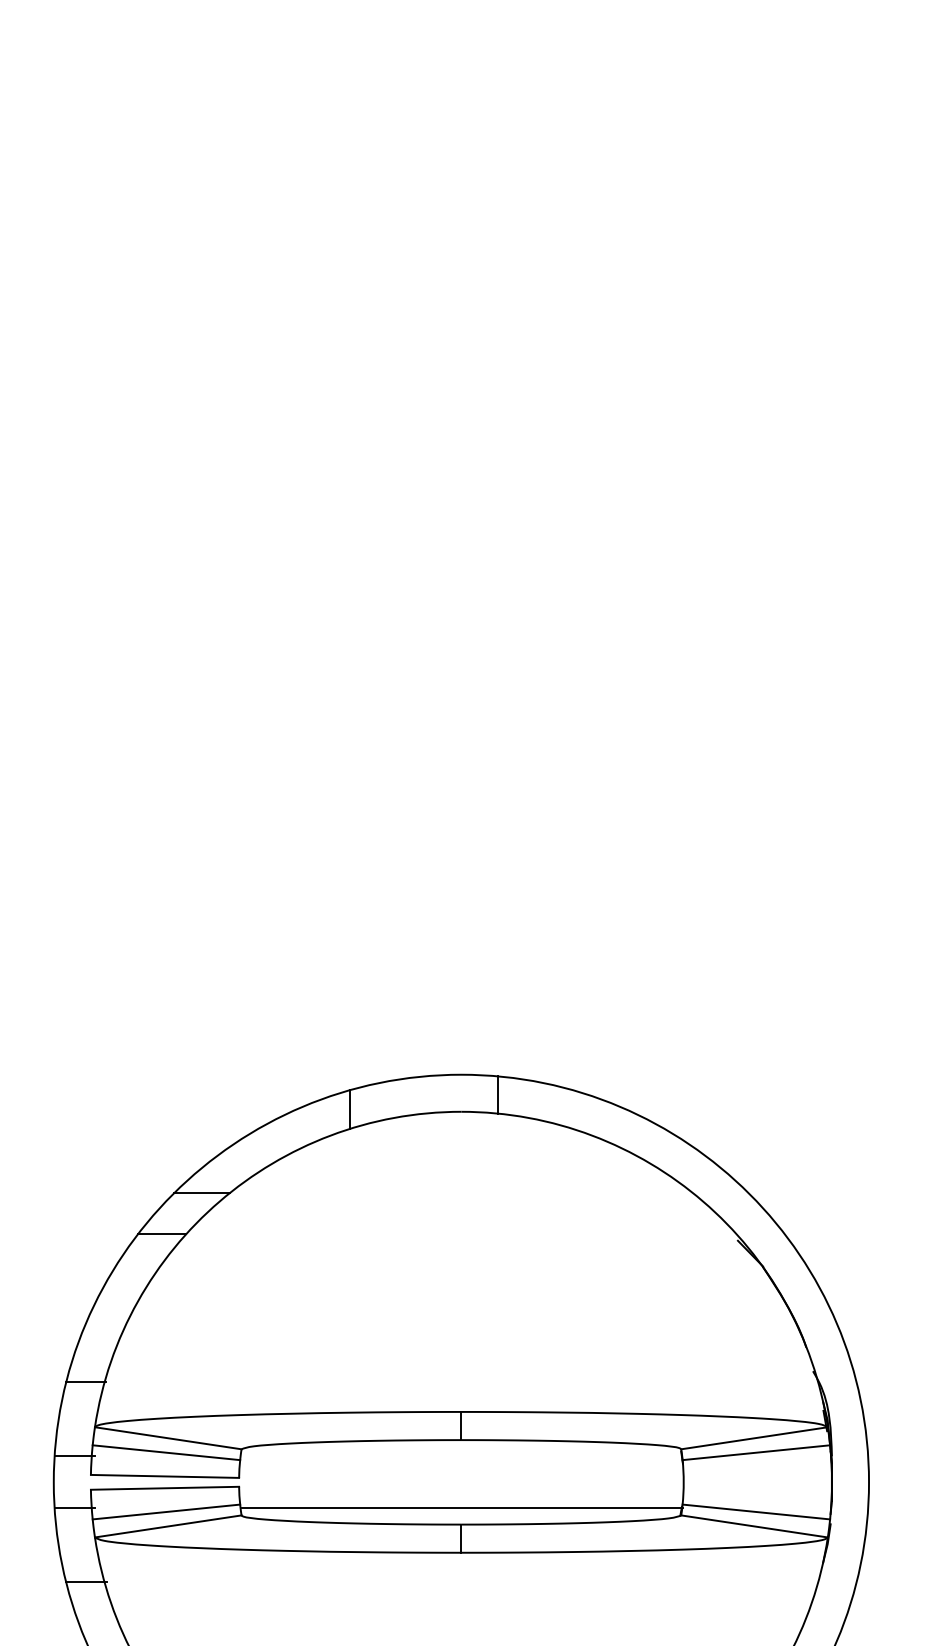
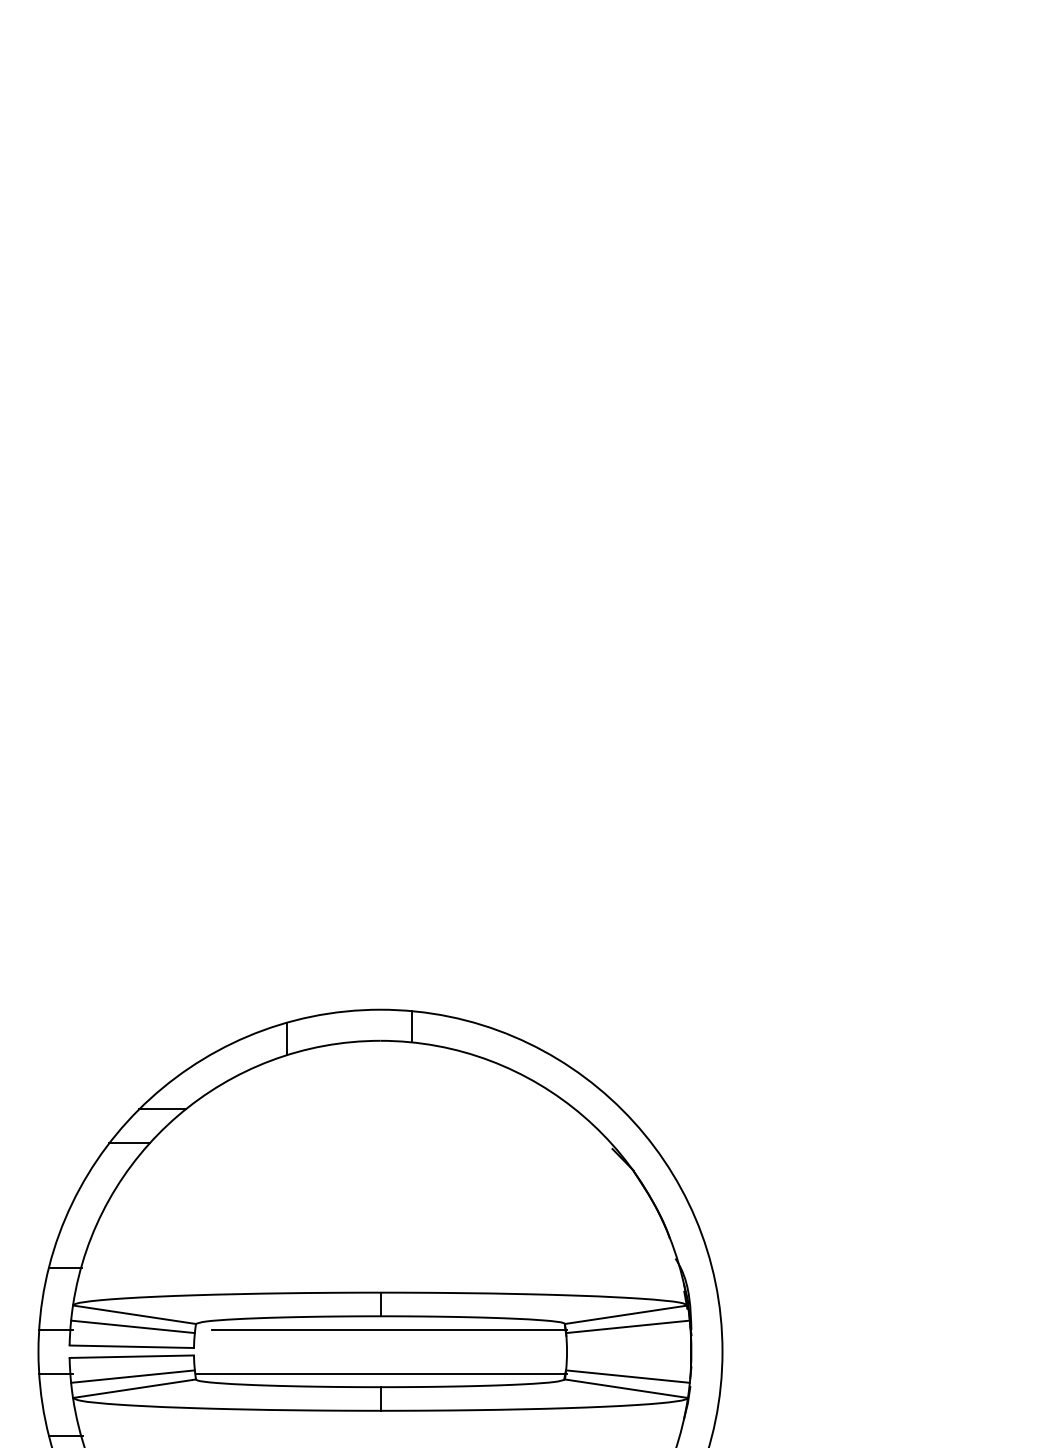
line: (470, 1455) -> (388, 1329), added

